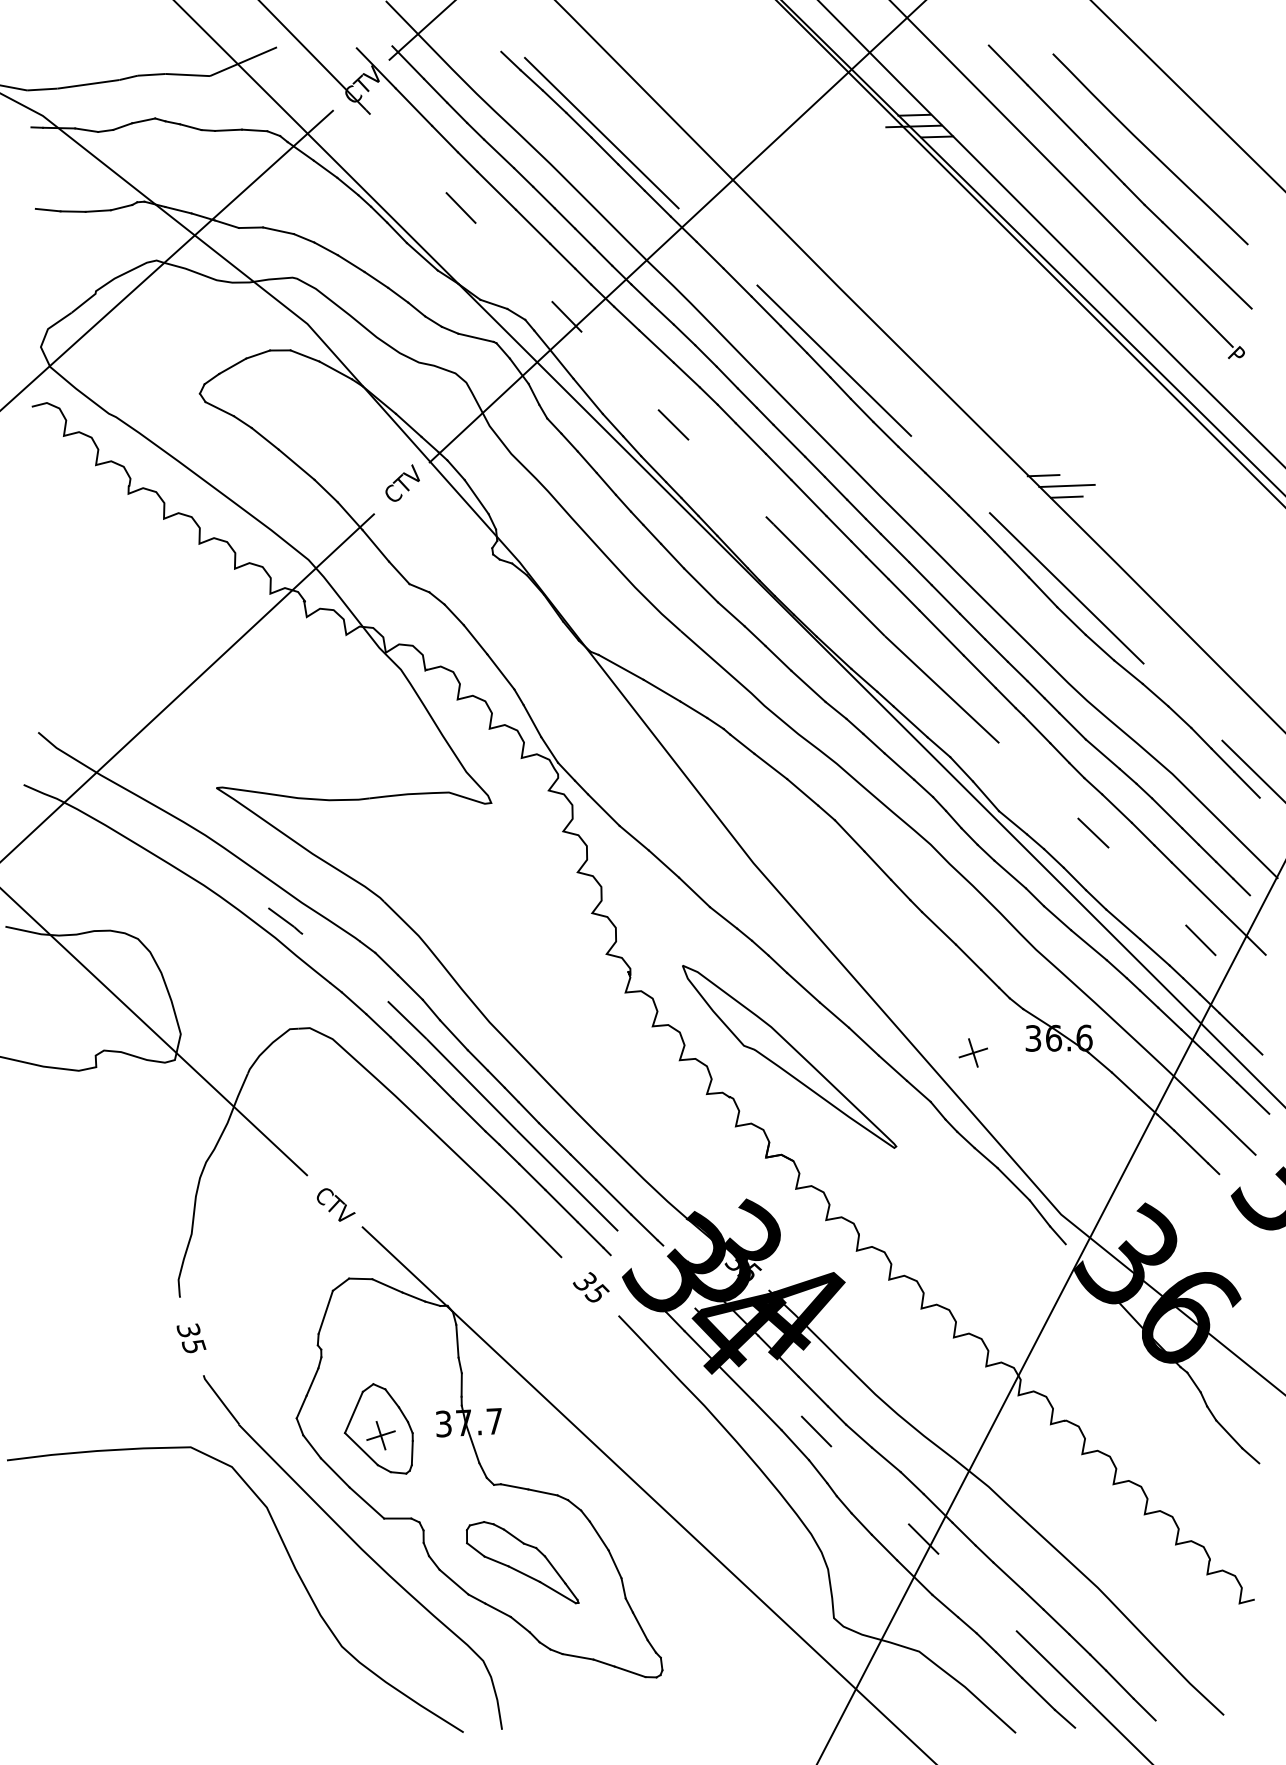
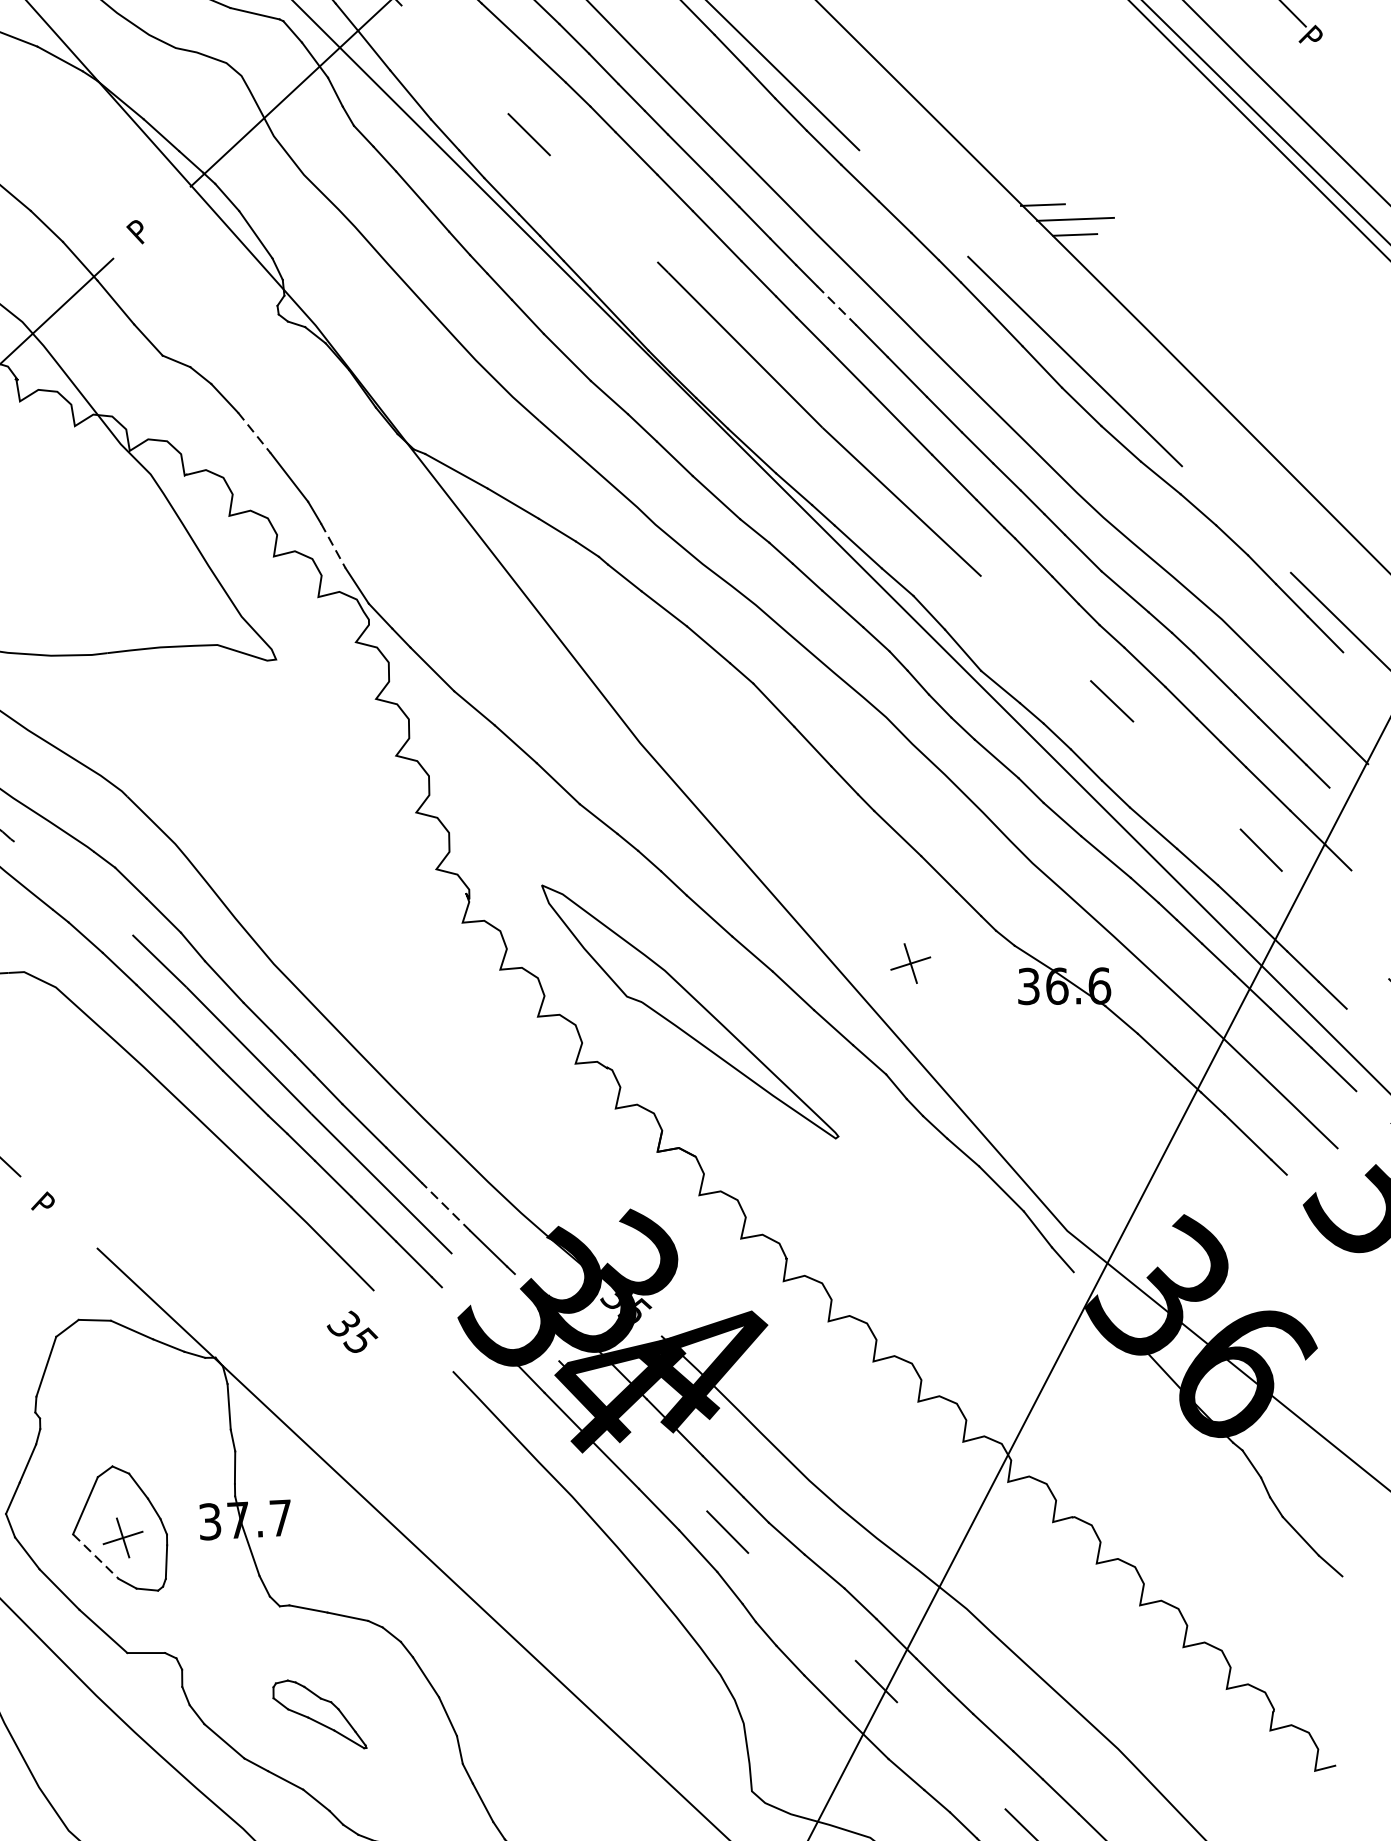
text: (401, 483) -> (151, 215), CTV -> P
line: (894, 547) -> (835, 304), solid -> dashed
line: (475, 639) -> (254, 432), solid -> dashed
line: (532, 721) -> (333, 546), solid -> dashed
part: (972, 1052) -> (909, 962), moved
line: (613, 1197) -> (445, 1207), solid -> dashed
text: (334, 1203) -> (58, 1215), CTV -> P
text: (590, 1287) -> (351, 1332), moved
line: (361, 1449) -> (95, 1557), solid -> dashed
part: (522, 1562) -> (319, 1714), size x0.6

